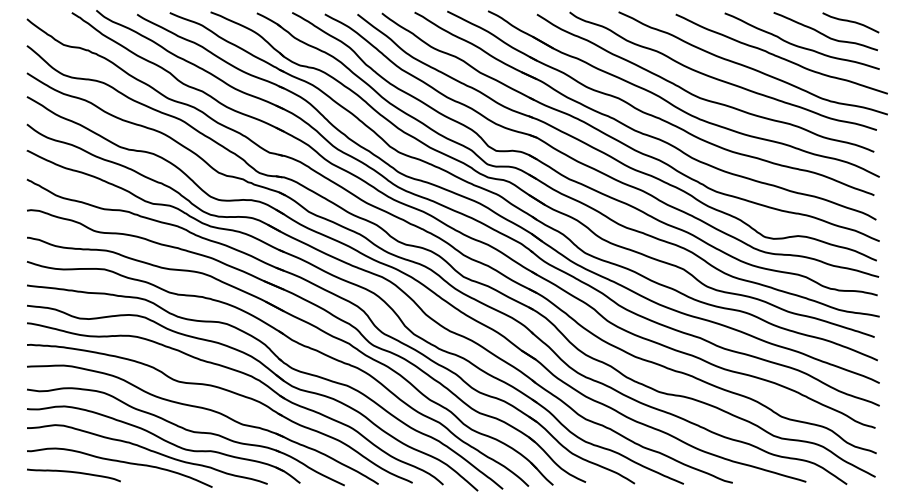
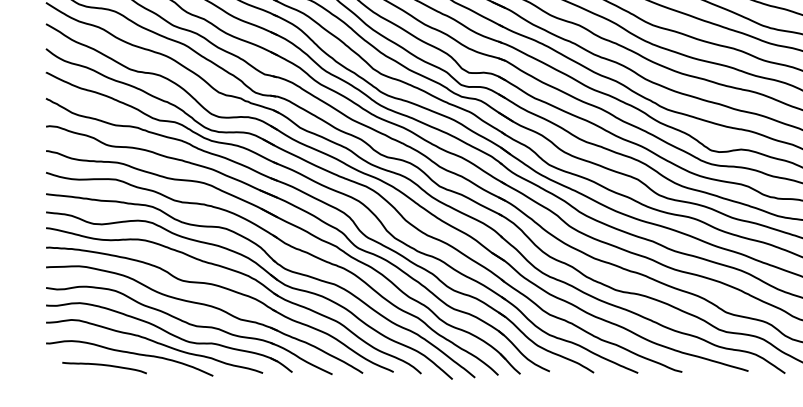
curve: (74, 473) -> (105, 366), moved

